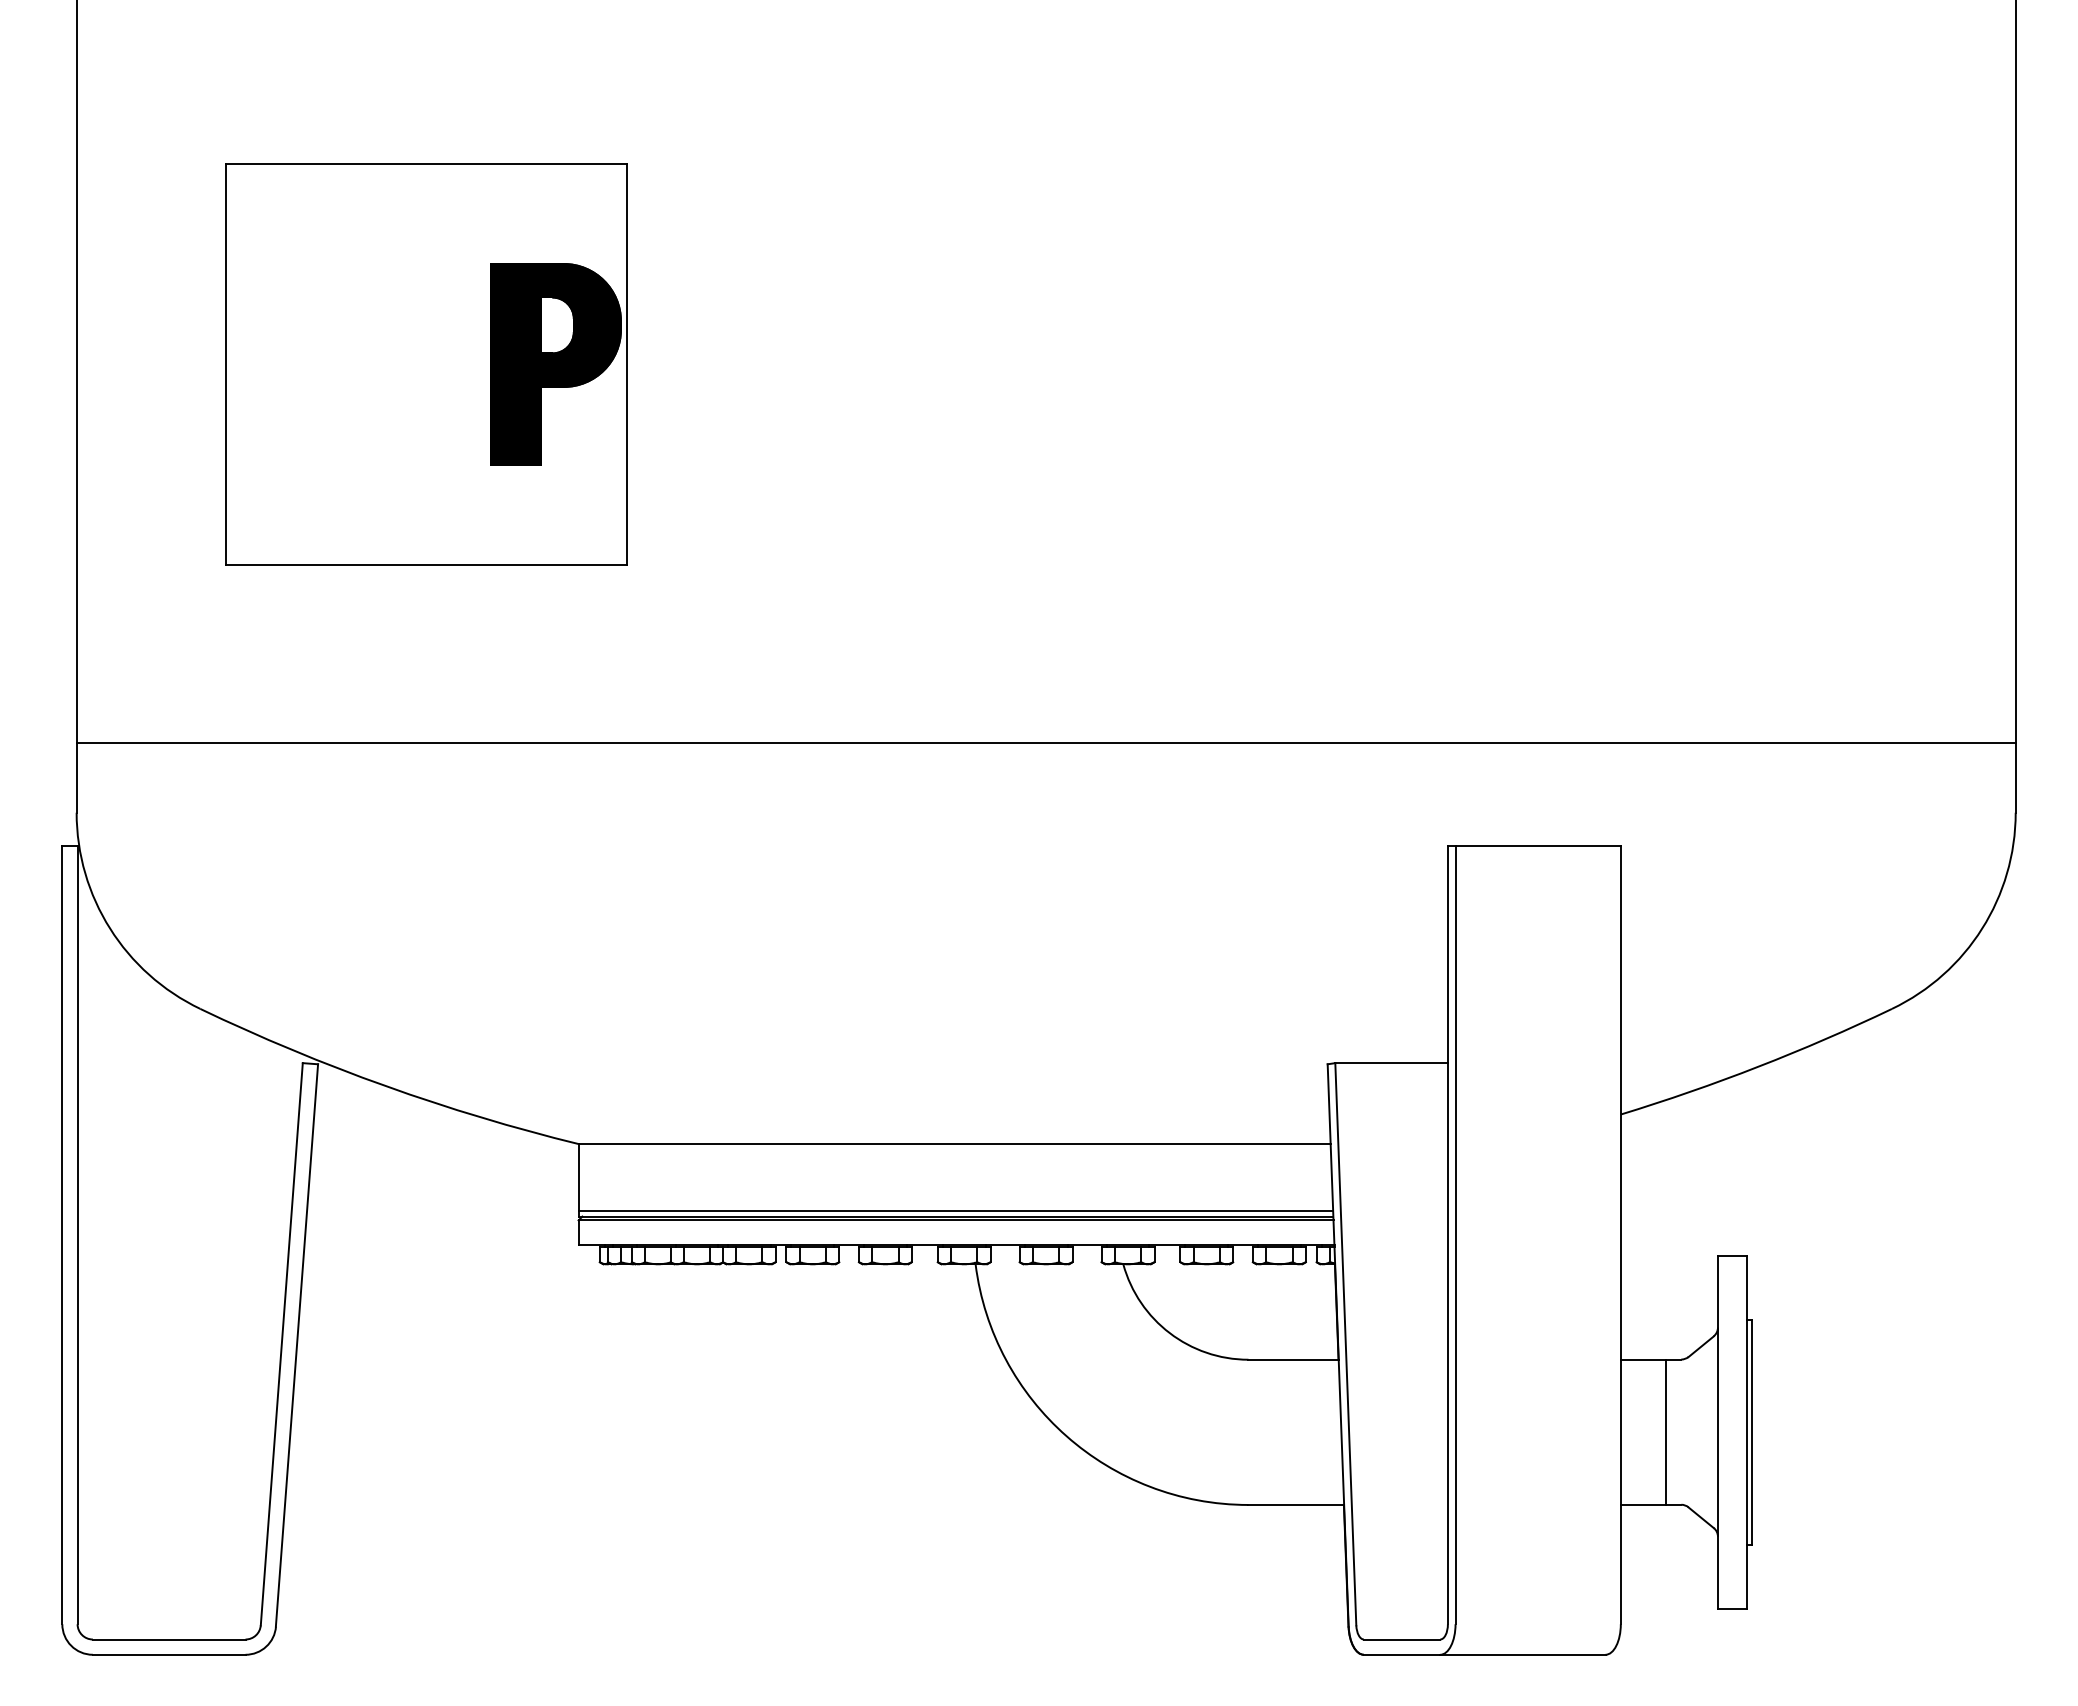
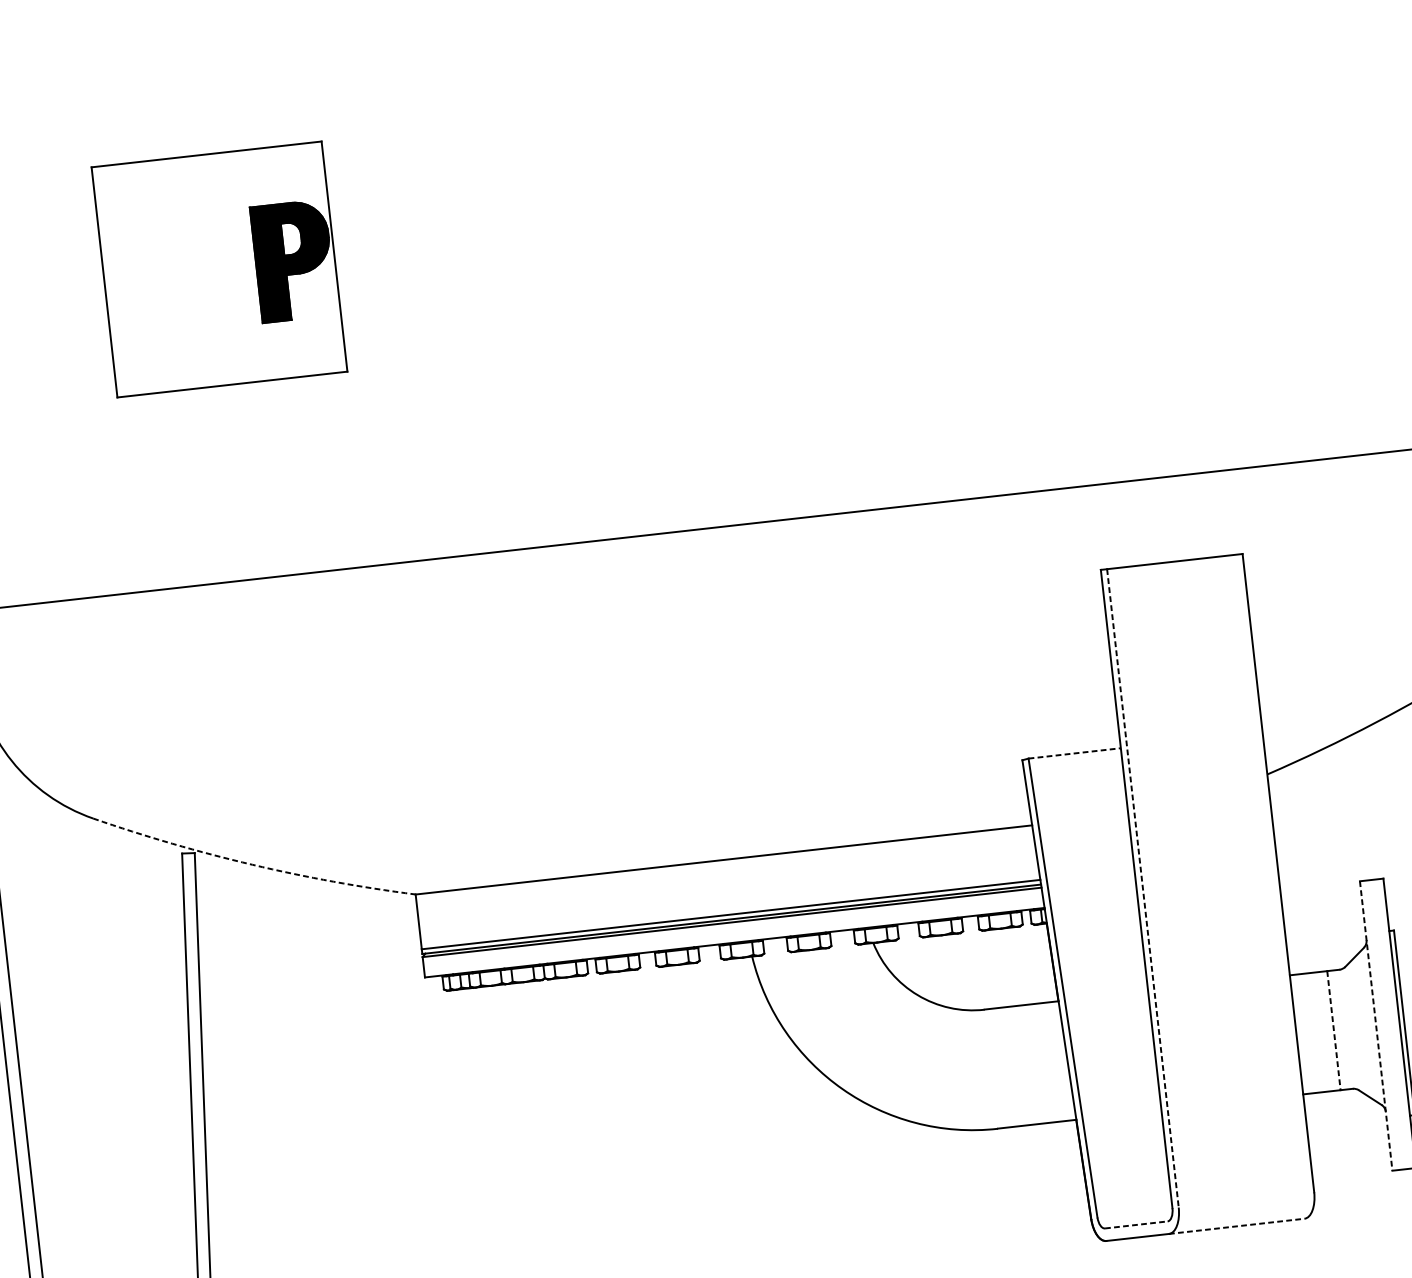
part: (426, 364) -> (219, 269), size x0.7
line: (1392, 1063) -> (1075, 753), solid -> dashed
arc: (386, 1086) -> (252, 865), solid -> dashed
line: (1455, 1235) -> (1142, 888), solid -> dashed
line: (1666, 1432) -> (1334, 1030), solid -> dashed
line: (1717, 1432) -> (1375, 1026), solid -> dashed
line: (1402, 1639) -> (1136, 1224), solid -> dashed
line: (1522, 1654) -> (1236, 1226), solid -> dashed

